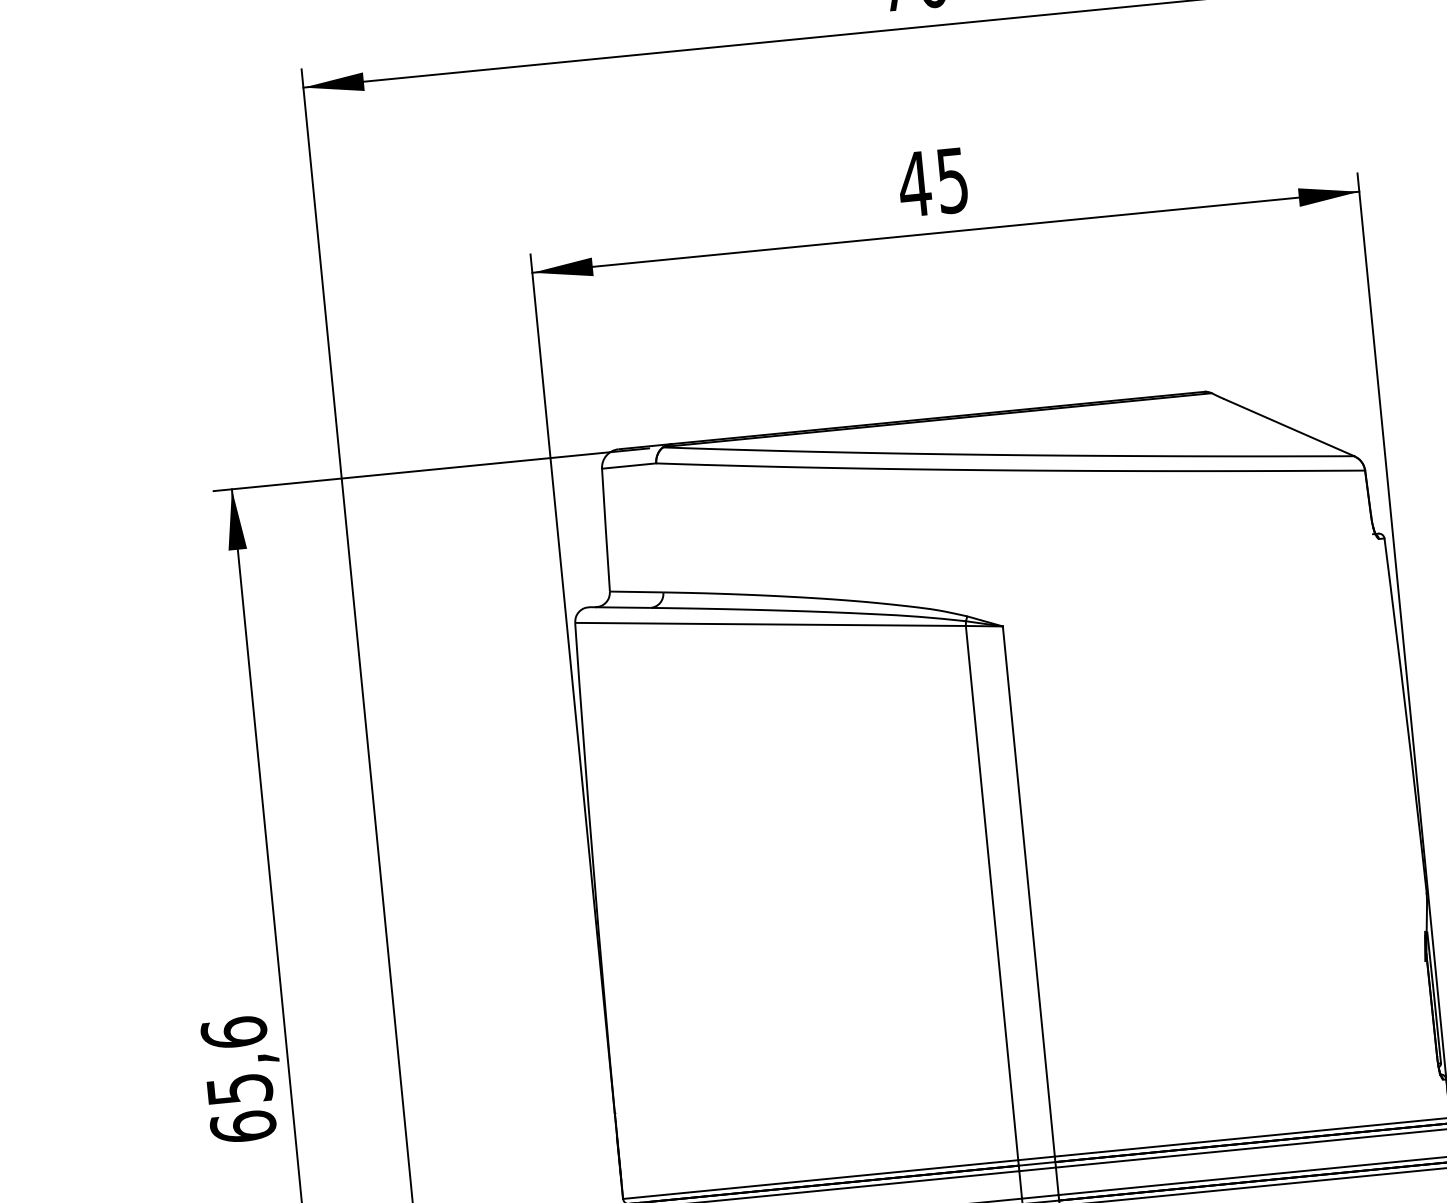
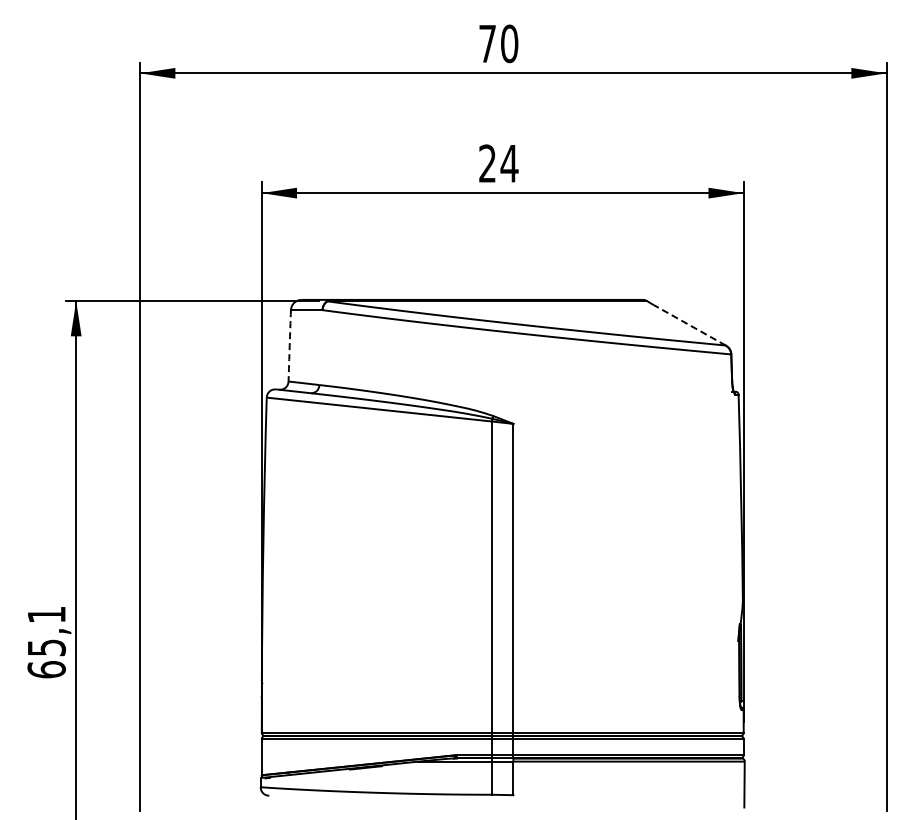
text: (933, 182) -> (498, 163), 45 -> 24
line: (1288, 427) -> (689, 325), solid -> dashed
arc: (605, 529) -> (289, 345), solid -> dashed
text: (233, 1032) -> (46, 614), 65,6 -> 65,1

